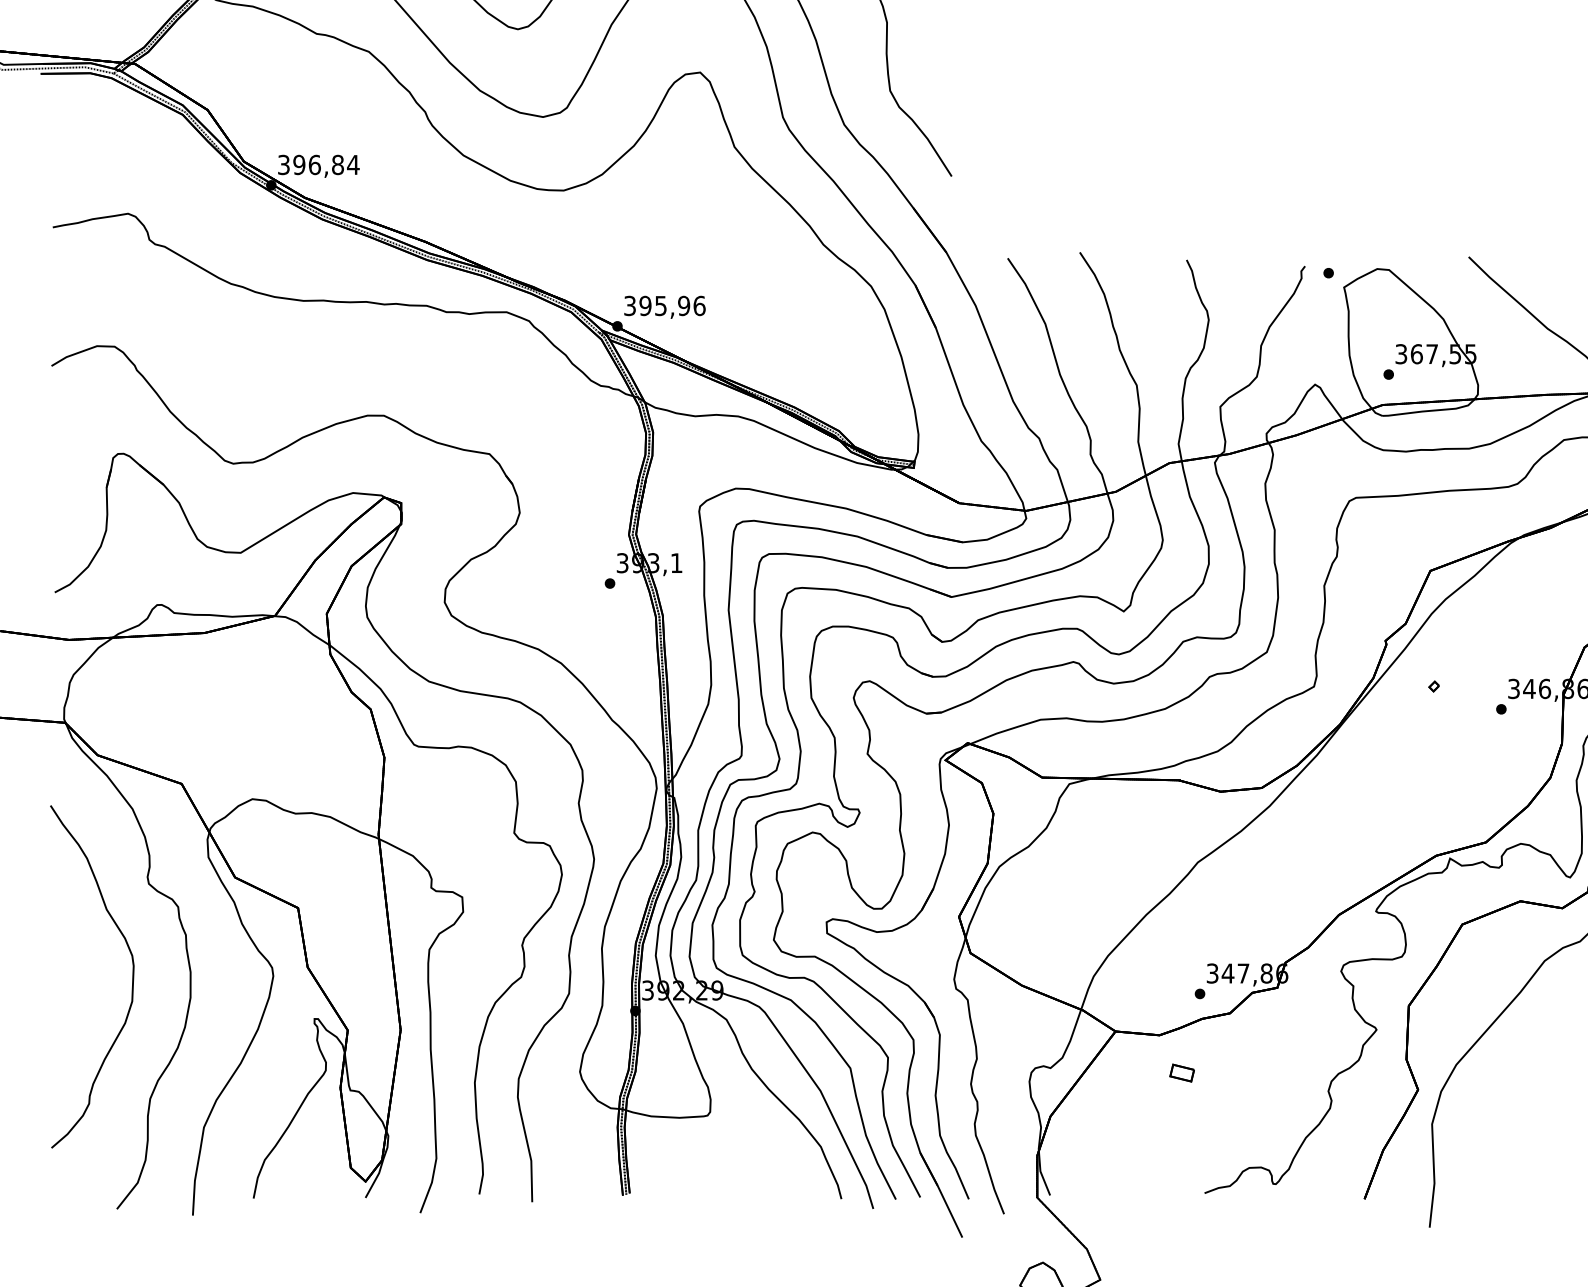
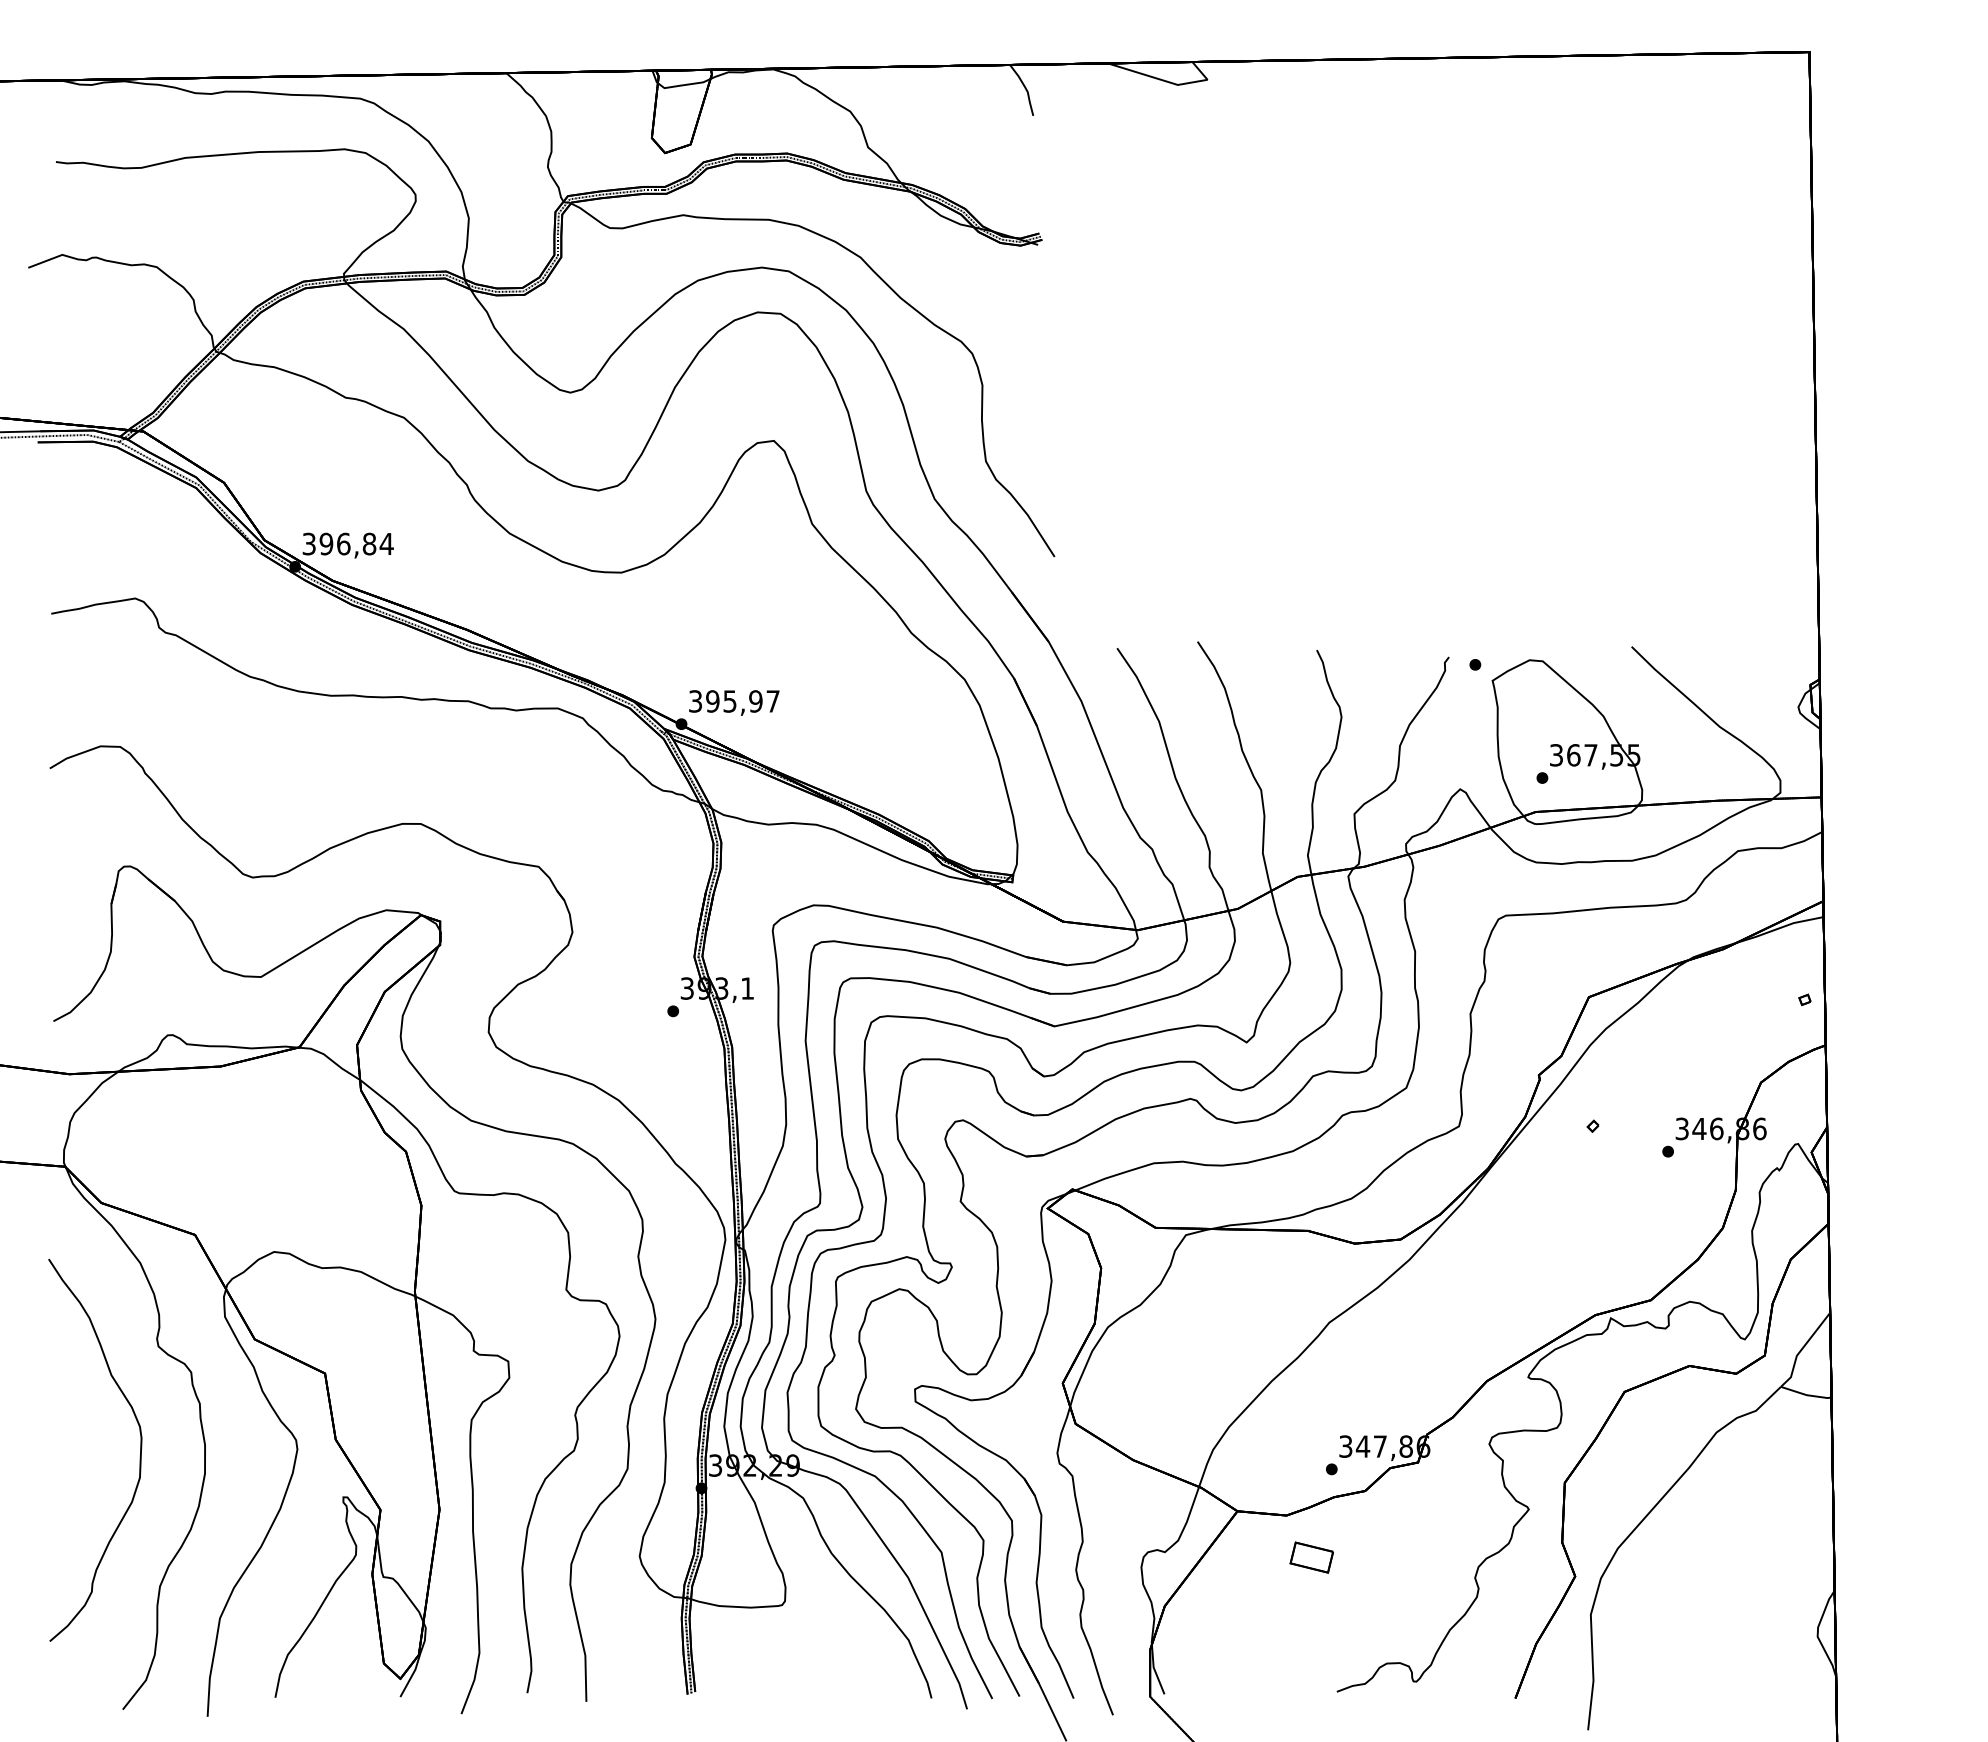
text: (699, 306) -> (773, 701), 395,96 -> 395,97
part: (1181, 1072) -> (1311, 1557), size x1.6

